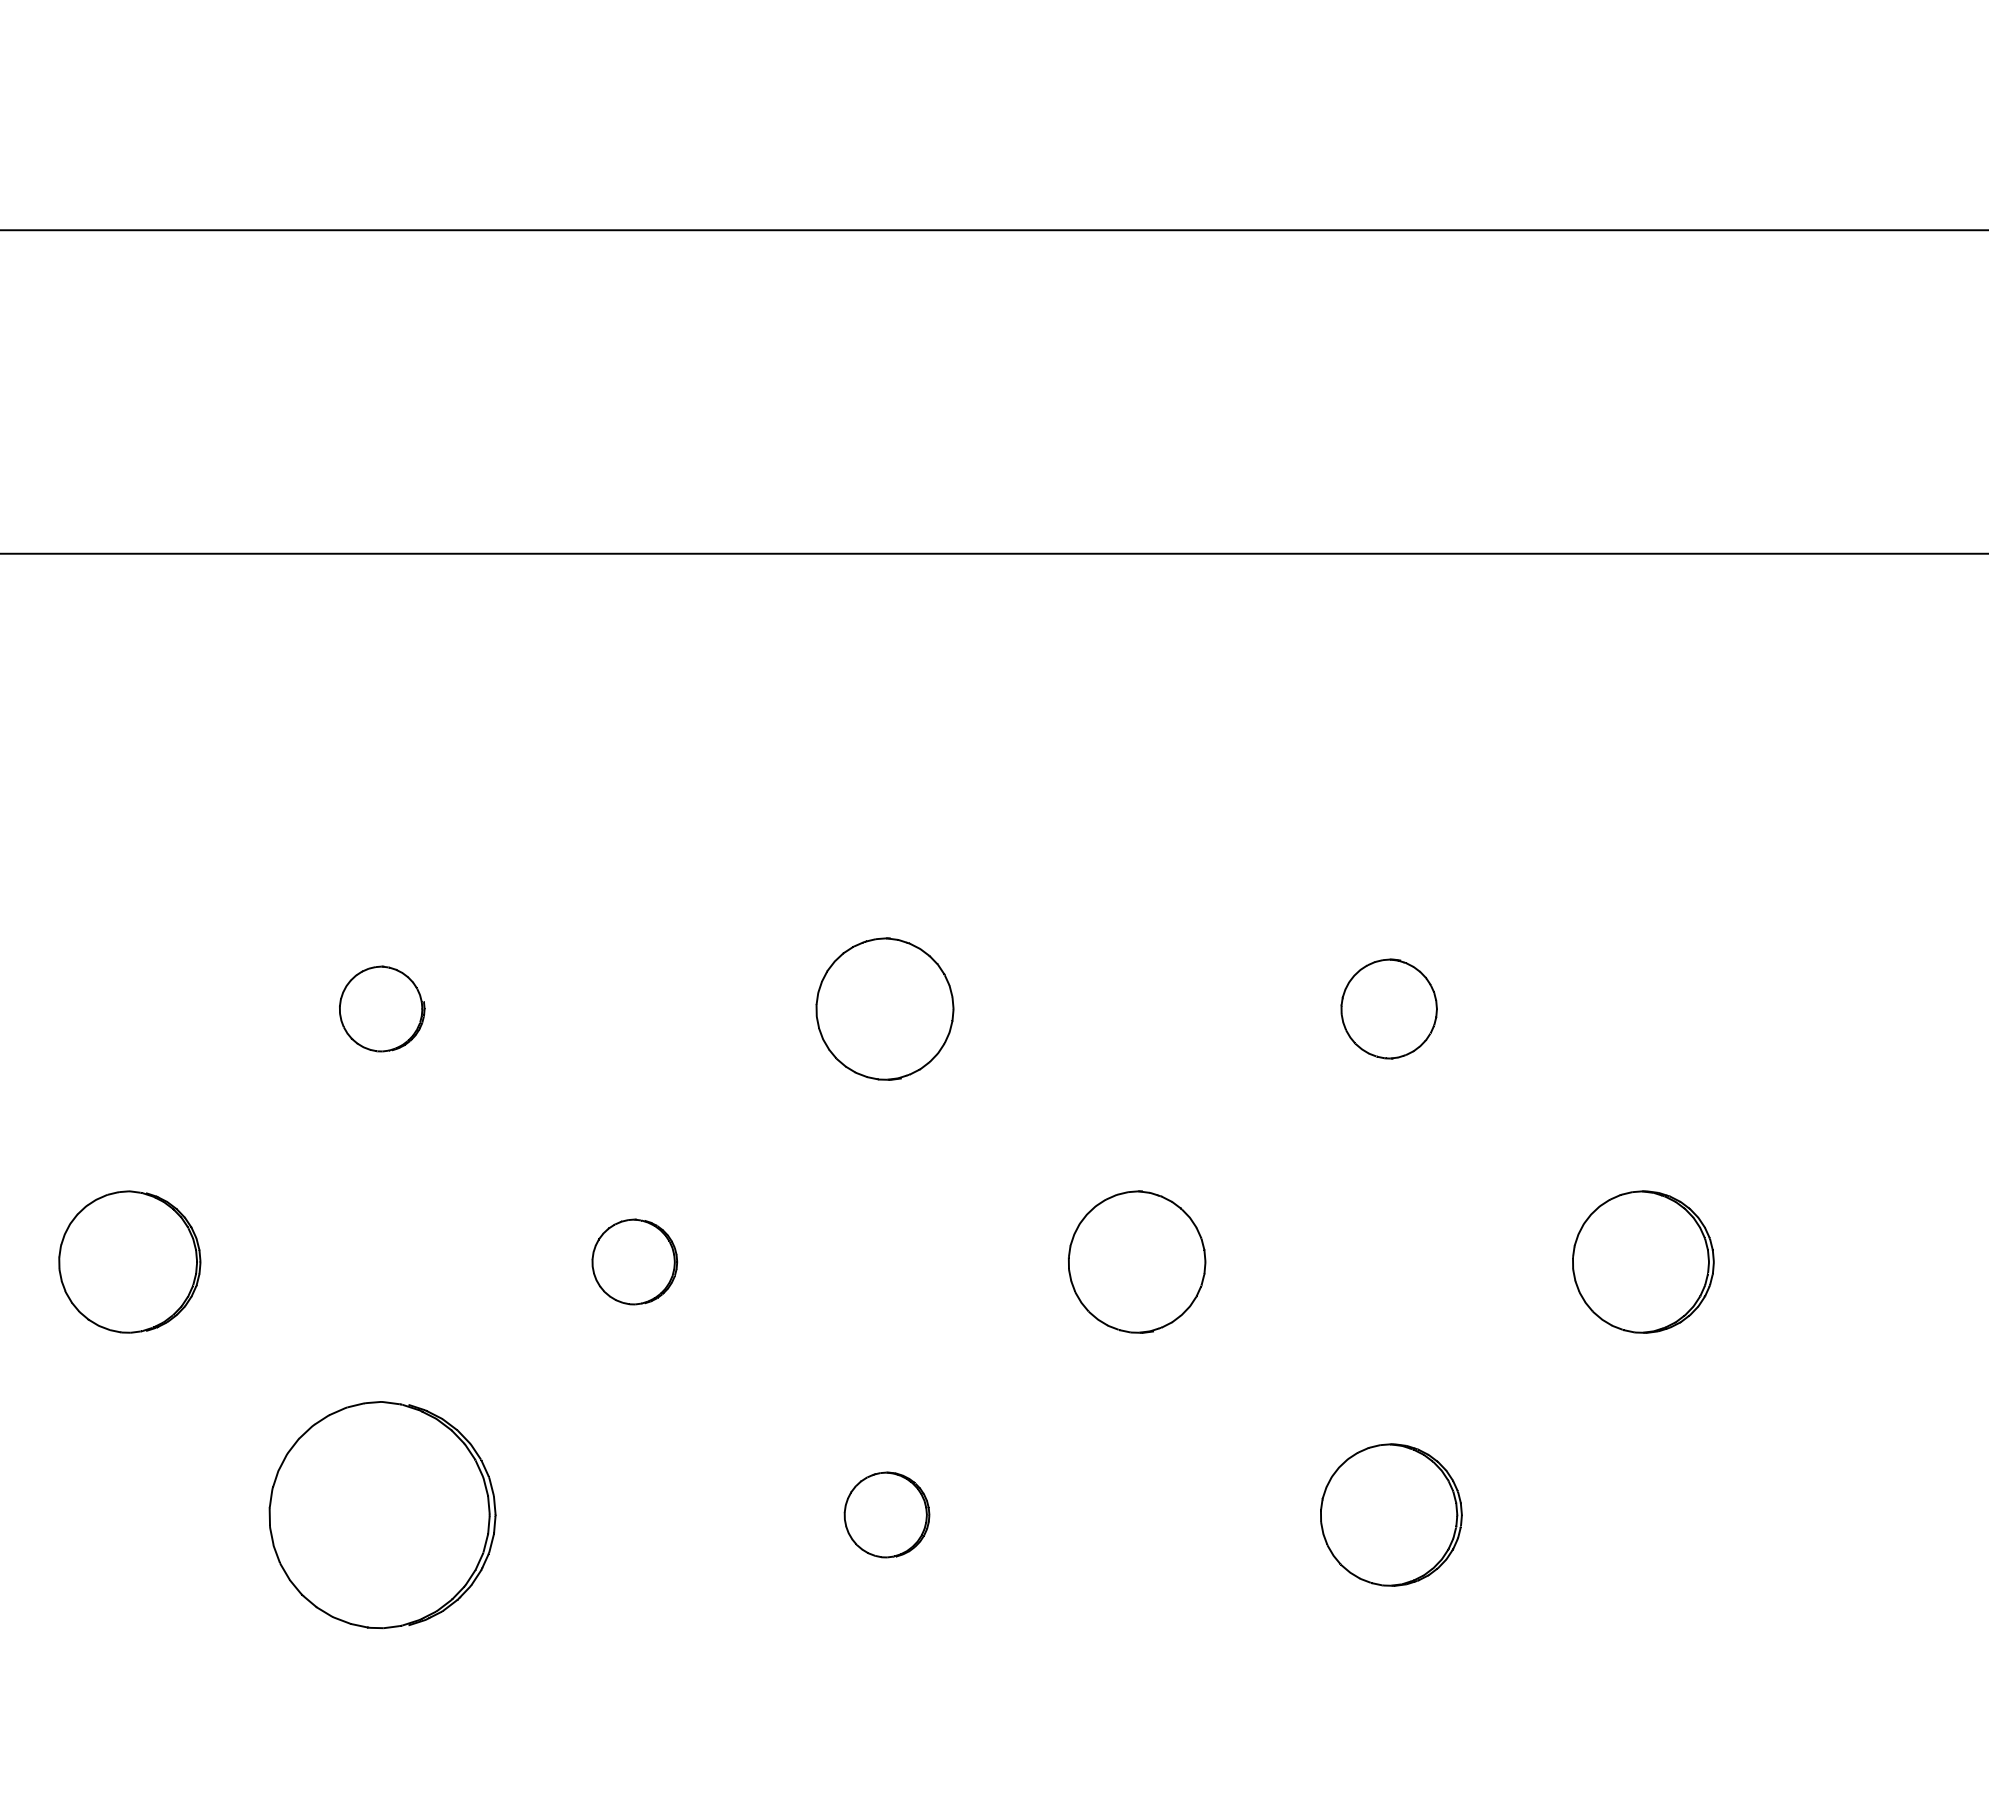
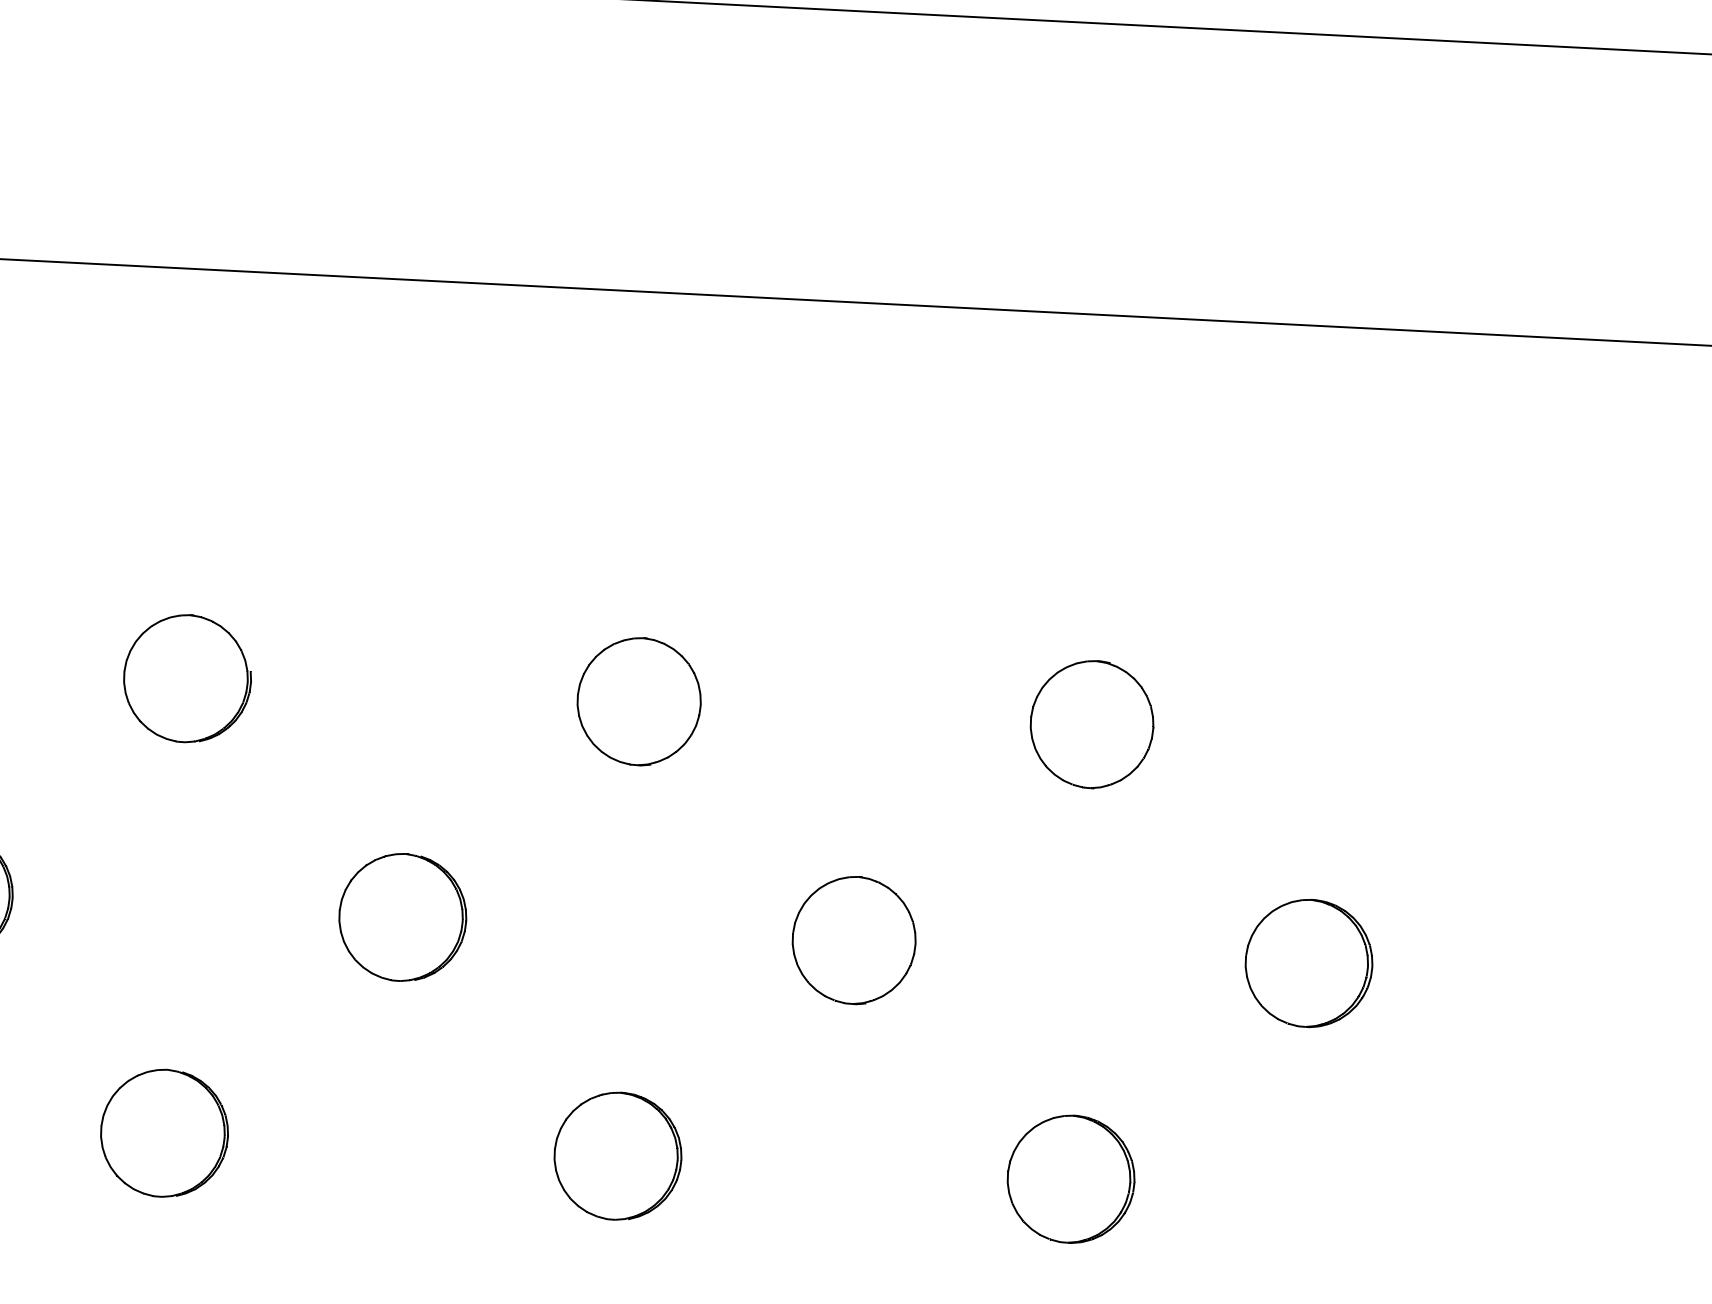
part: (381, 1008) -> (186, 678), size x1.67
part: (1389, 1008) -> (1092, 724), size x1.43
part: (634, 1261) -> (402, 917), size x1.67
part: (381, 1514) -> (163, 1132), size x0.62
part: (886, 1514) -> (617, 1155), size x1.67

